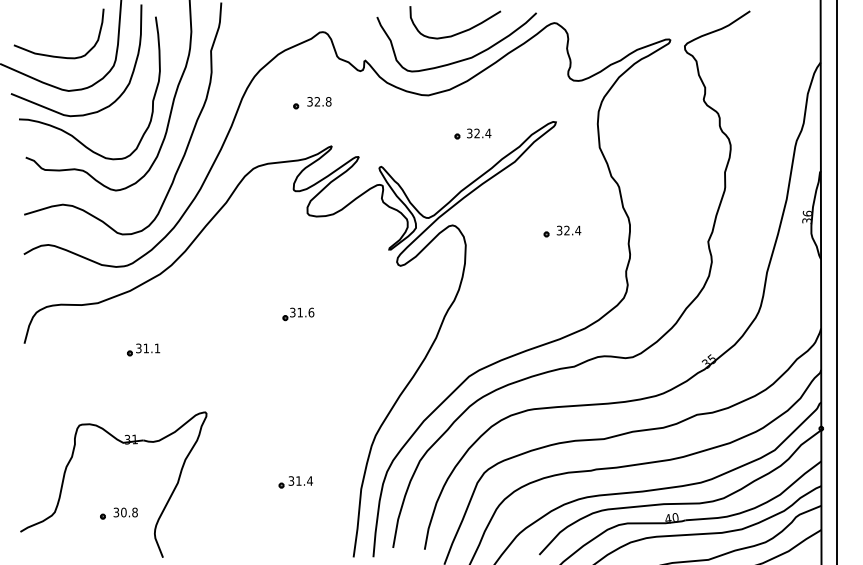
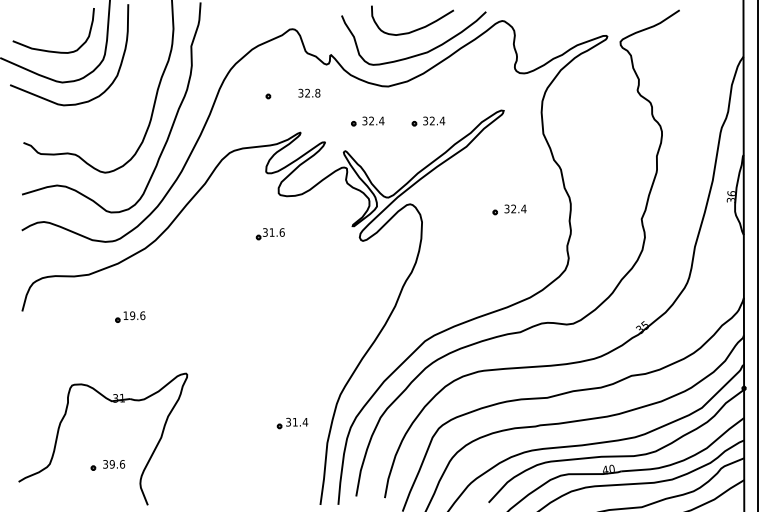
text: (319, 101) -> (309, 92), moved
curve: (68, 132) -> (62, 120), removed
part: (405, 133) -> (367, 121), added
part: (298, 314) -> (270, 234), moved
text: (148, 348) -> (134, 315), 31.1 -> 19.6
part: (295, 482) -> (292, 423), moved
text: (129, 512) -> (117, 464), 30.8 -> 39.6

